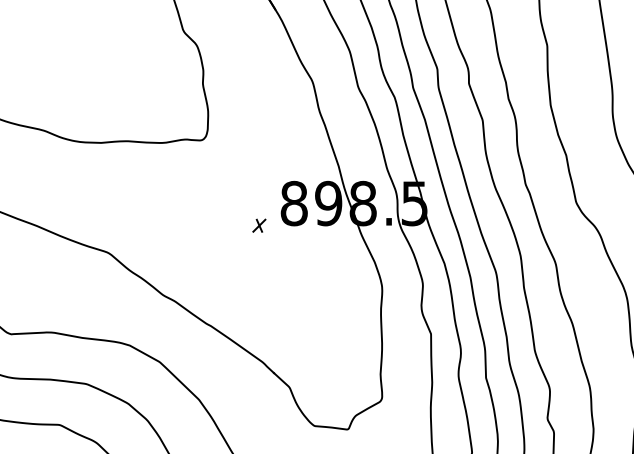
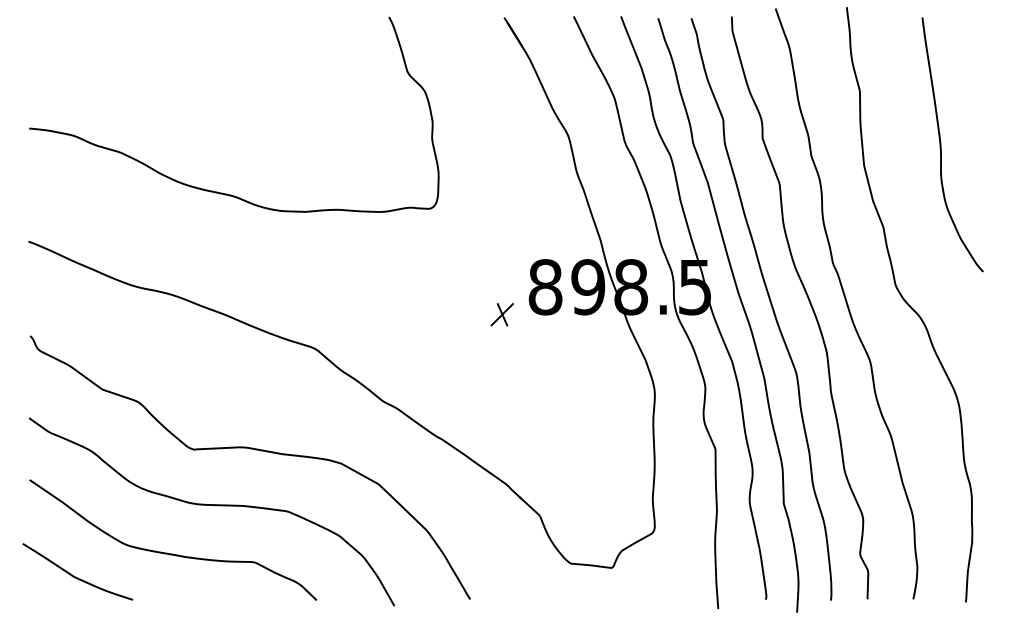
part: (258, 225) -> (501, 314), size x1.43

